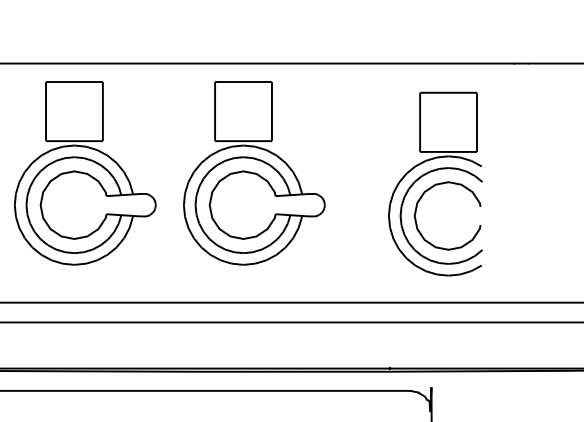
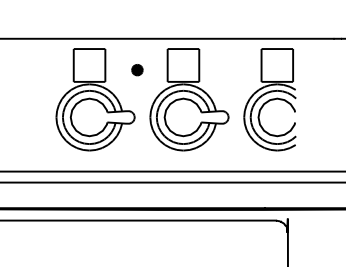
part: (160, 120) -> (137, 70), added
part: (434, 183) -> (269, 99), moved

